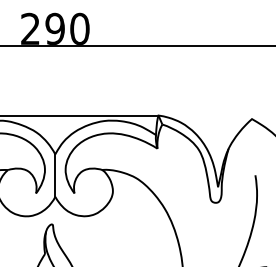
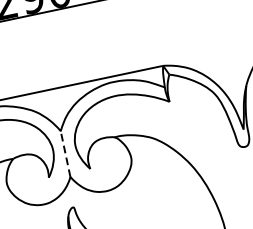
line: (55, 175) -> (65, 153), solid -> dashed

